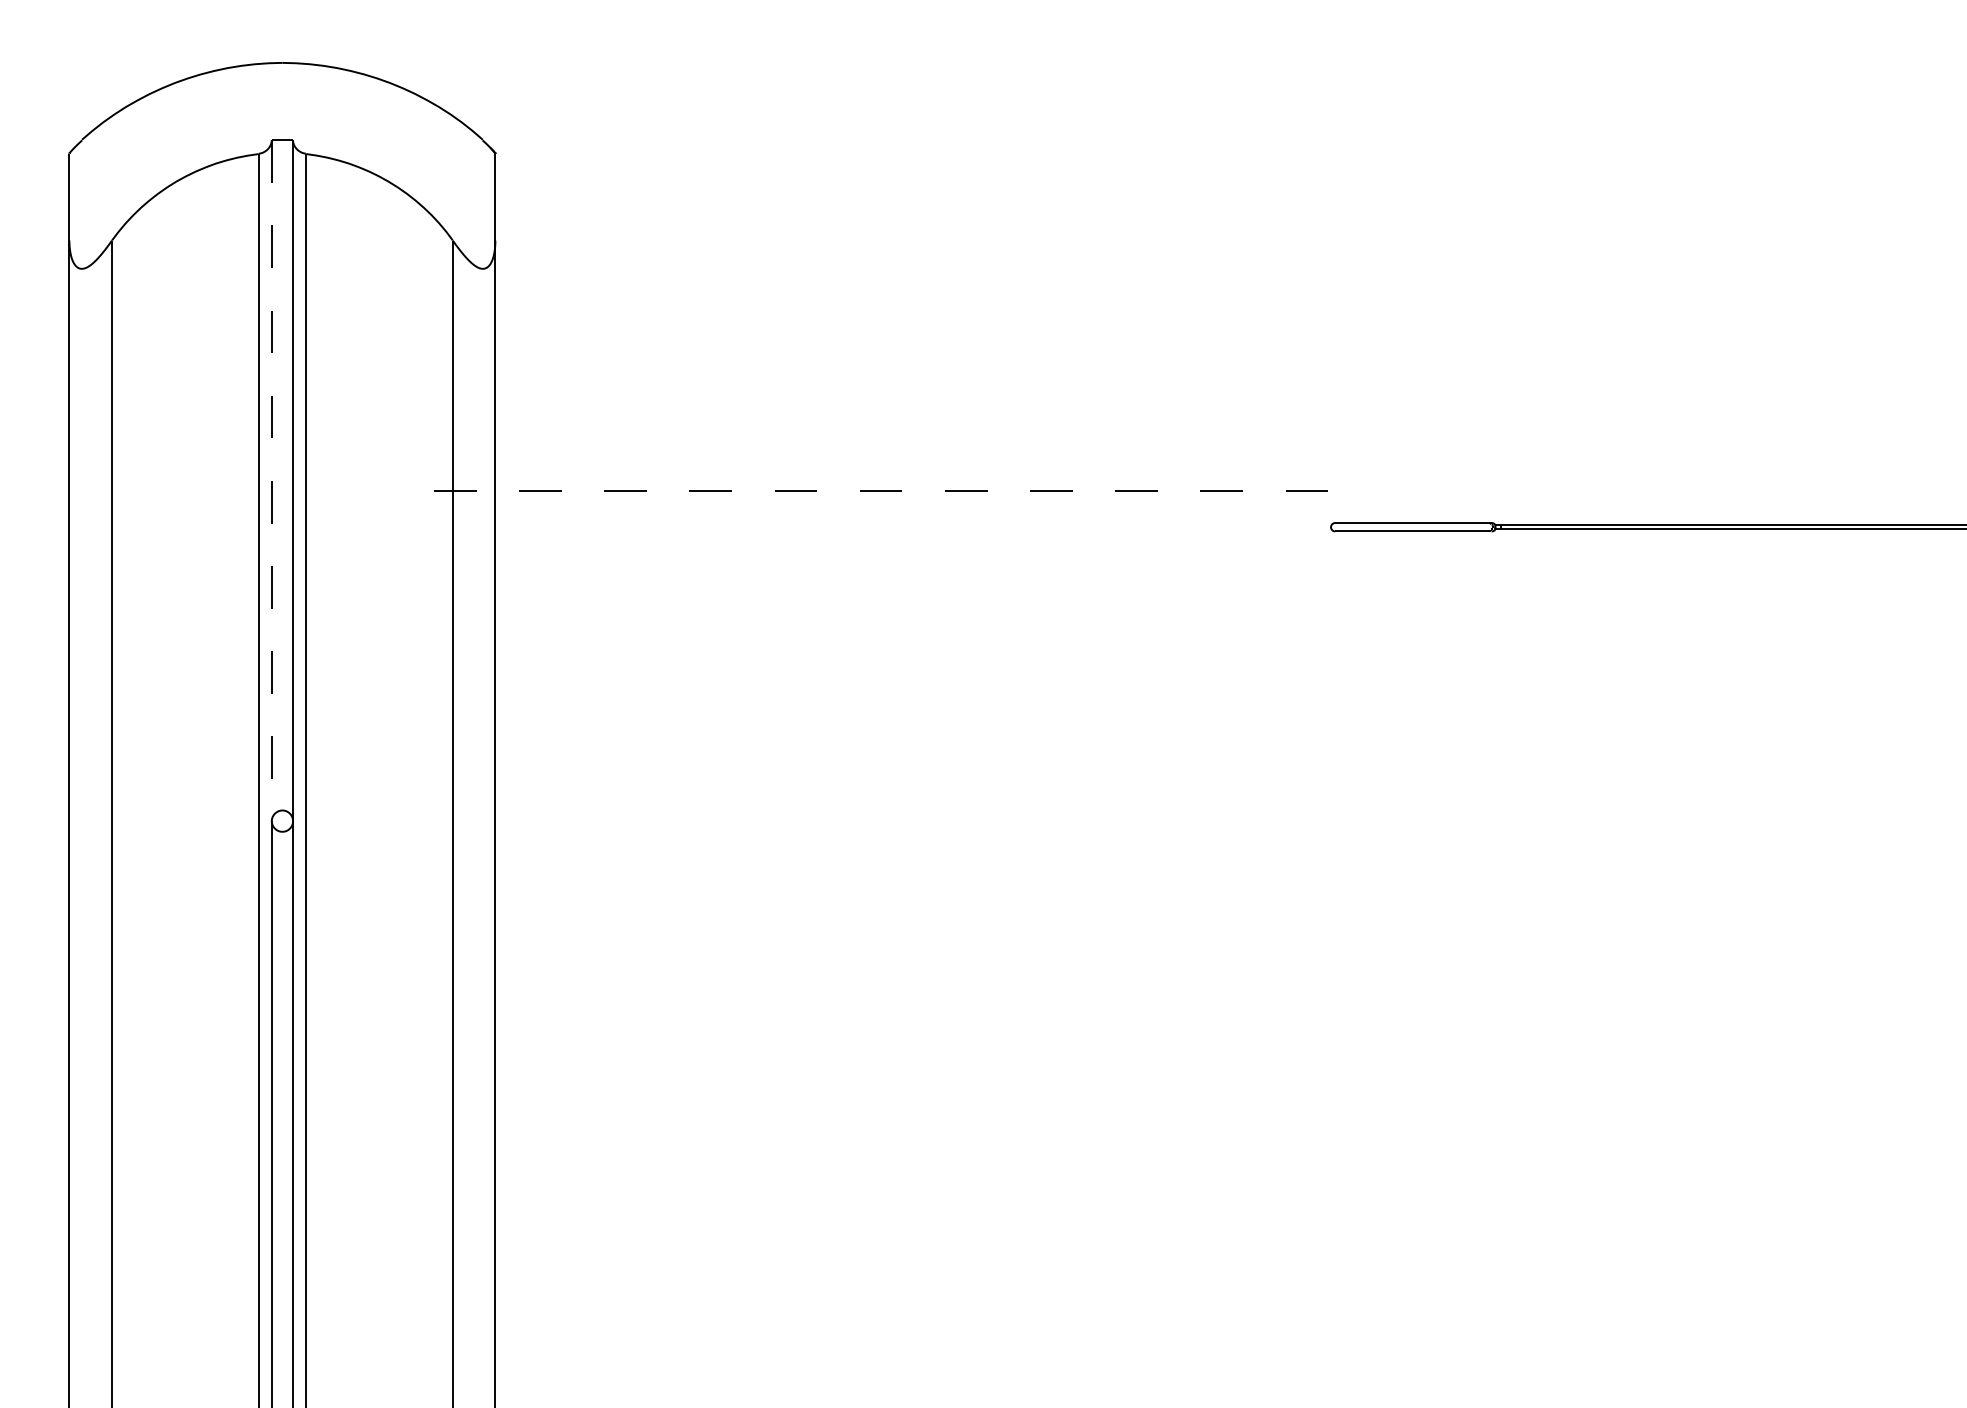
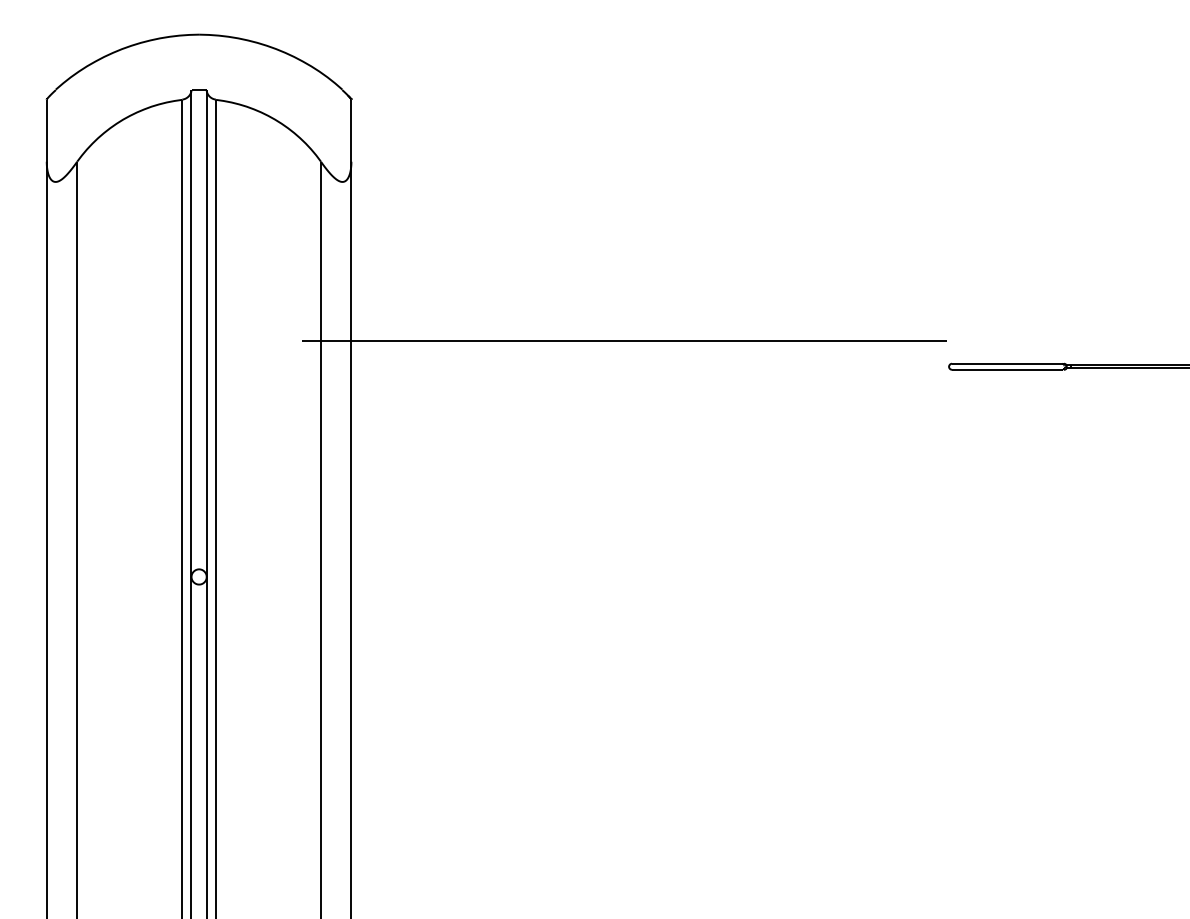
line: (271, 481) -> (191, 334), dashed -> solid
line: (877, 490) -> (624, 340), dashed -> solid

